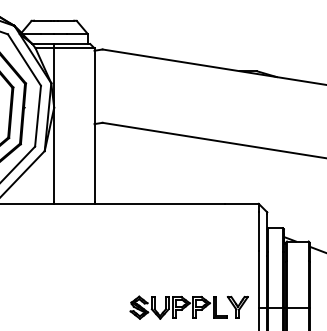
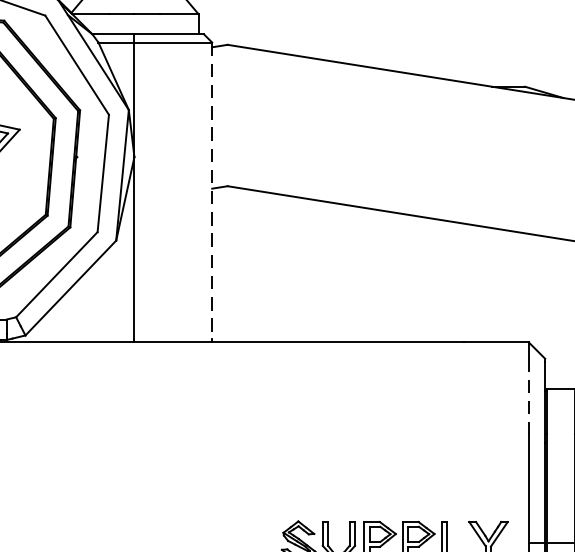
line: (94, 125) -> (212, 191), solid -> dashed
line: (258, 231) -> (528, 395), solid -> dashed

